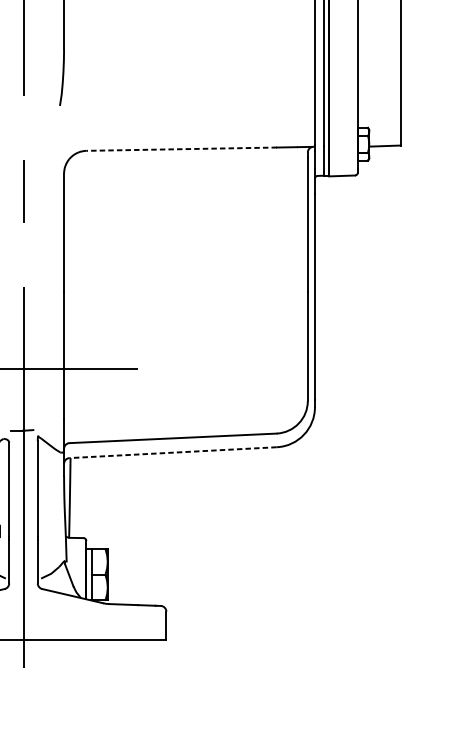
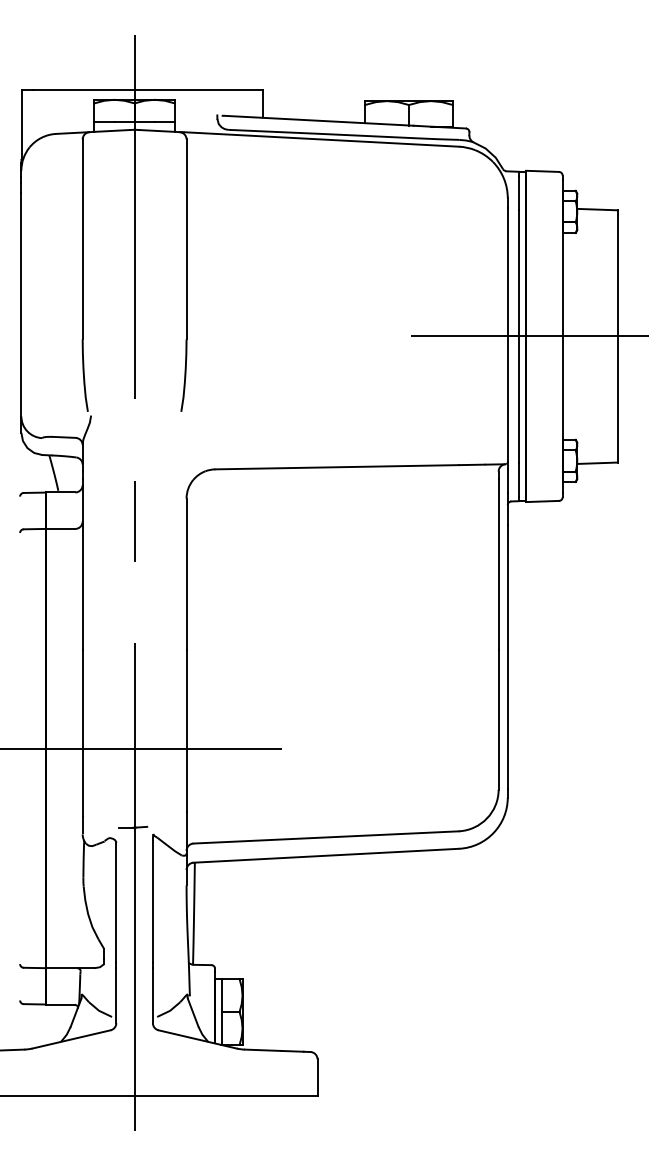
line: (331, 47) -> (529, 336), added
line: (181, 149) -> (337, 467), dashed -> solid
line: (173, 452) -> (326, 855), dashed -> solid

